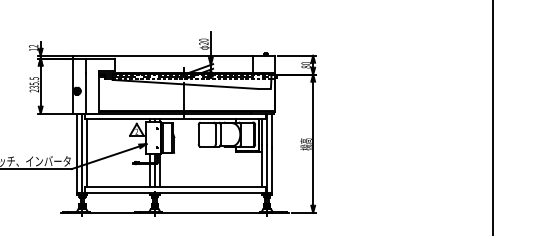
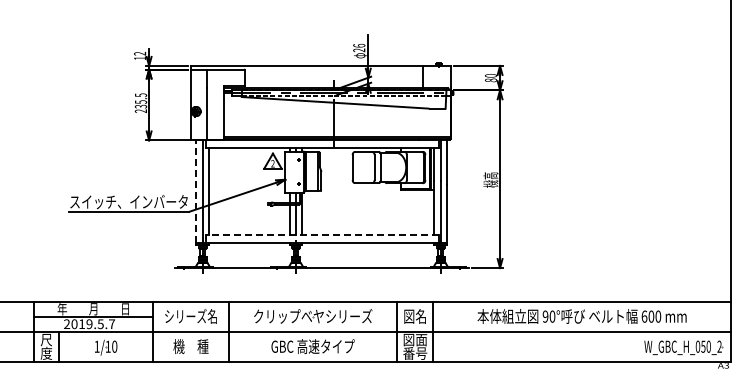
text: (203, 39) -> (358, 45), 20 -> 26
line: (77, 153) -> (196, 191), solid -> dashed
line: (174, 187) -> (321, 235), solid -> dashed

